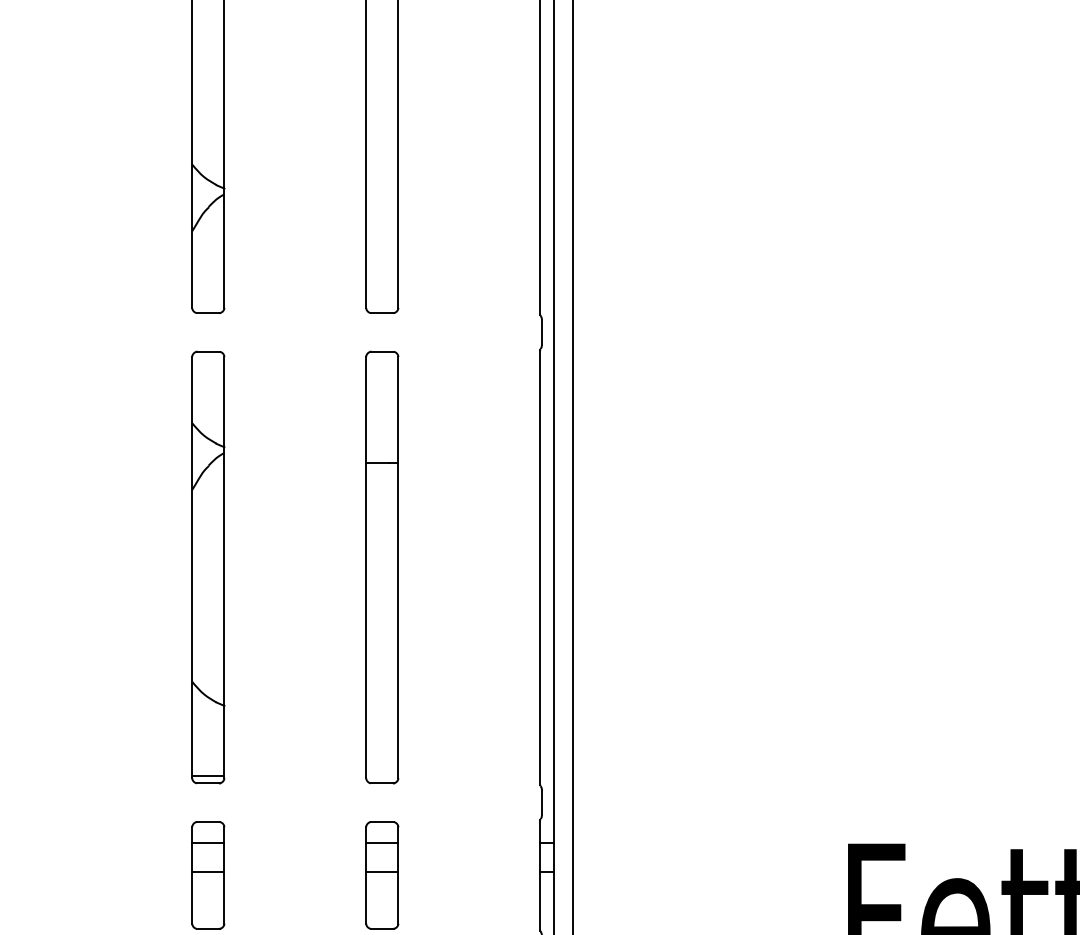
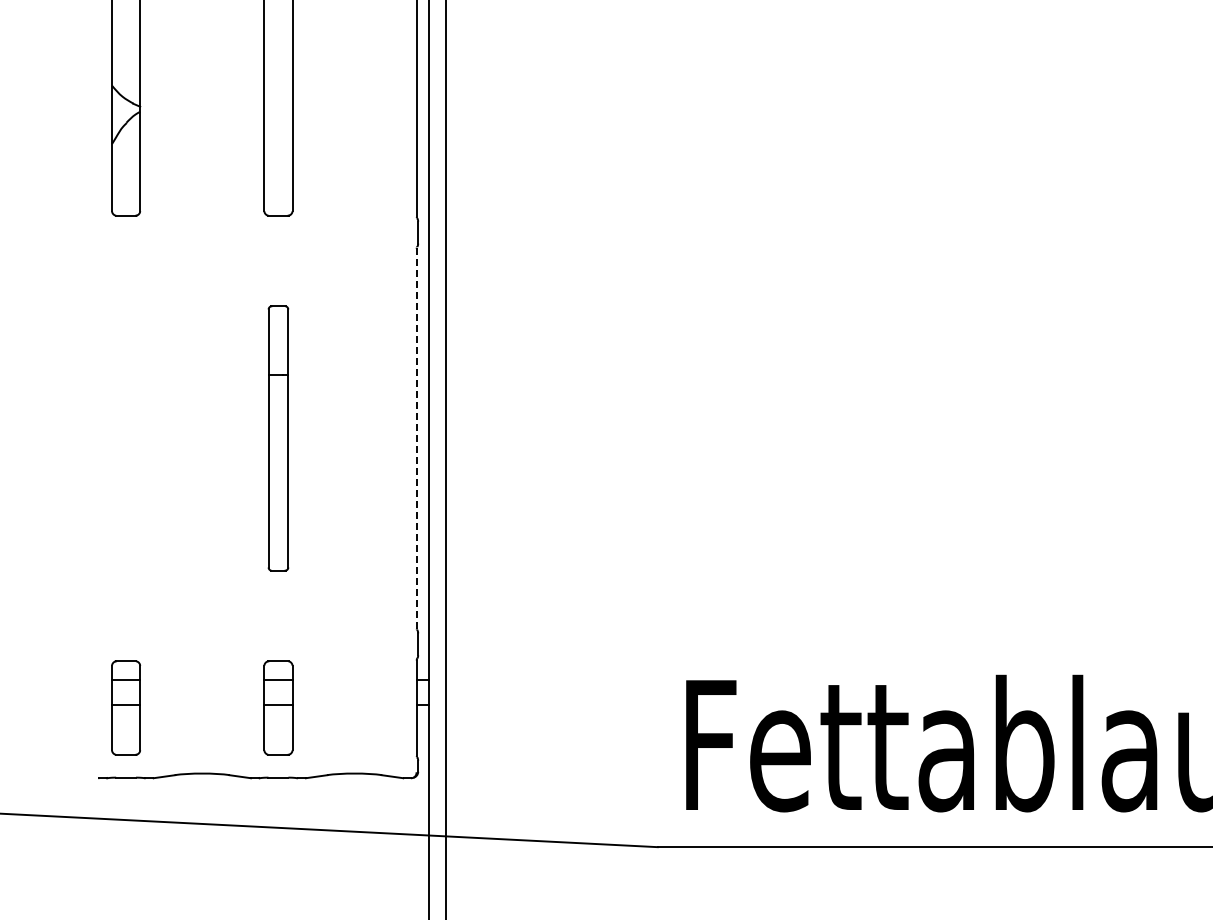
part: (208, 567) -> (126, 438), removed
part: (382, 567) -> (278, 438), size x0.7
line: (539, 567) -> (416, 438), solid -> dashed

